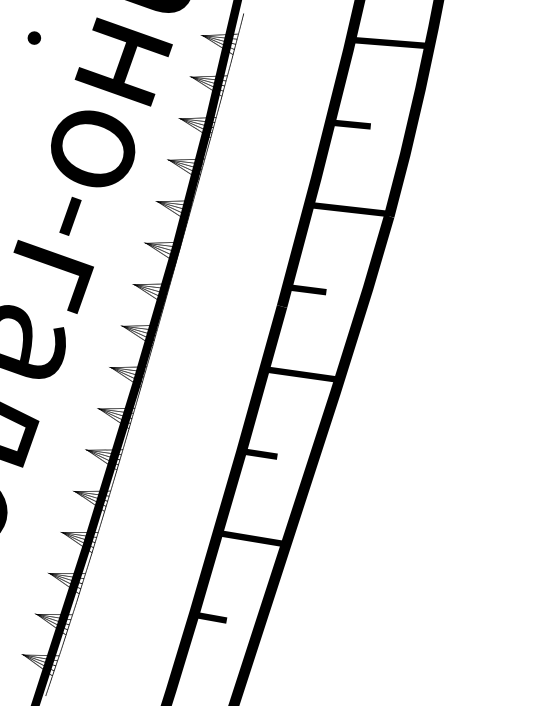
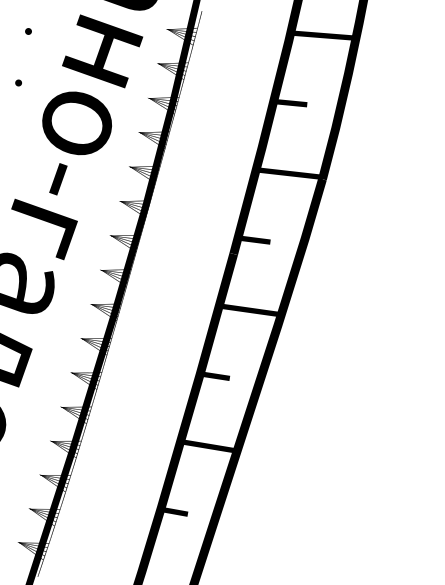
part: (34, 37) -> (28, 31), size x0.62
part: (22, 100) -> (18, 83), added

